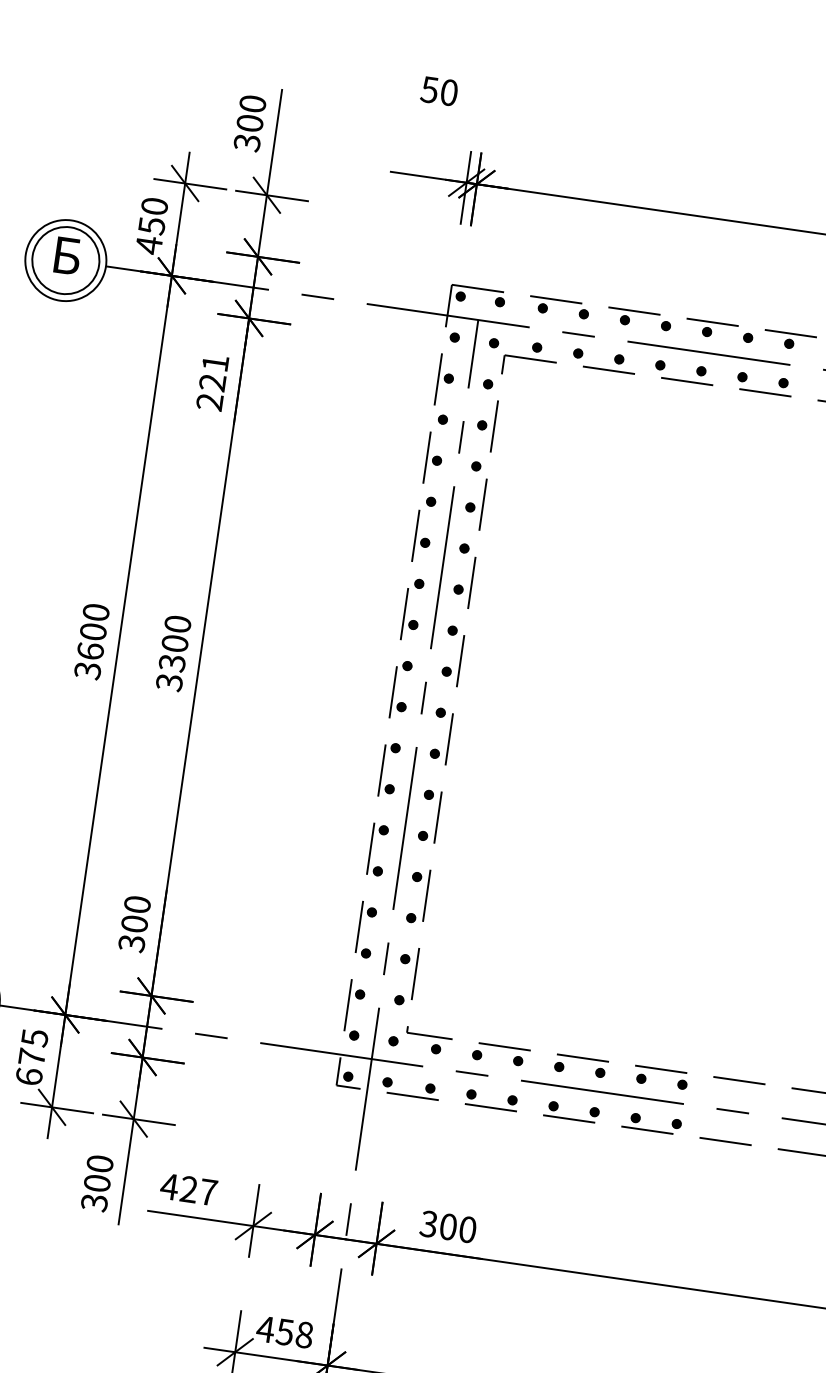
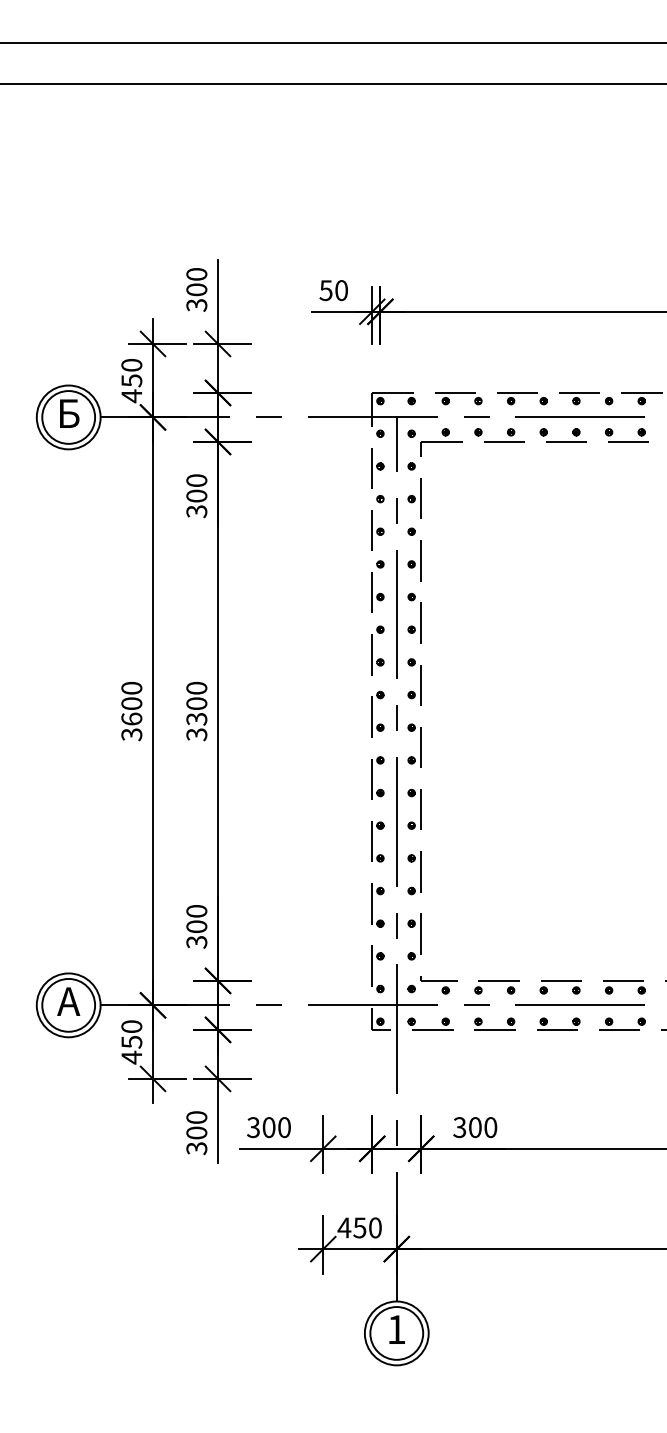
text: (439, 91) -> (333, 290), moved
text: (212, 383) -> (196, 496), 221 -> 300
text: (31, 1057) -> (131, 1042), 675 -> 450
text: (188, 1189) -> (268, 1127), 427 -> 300
text: (304, 1335) -> (375, 1228), 458 -> 450

